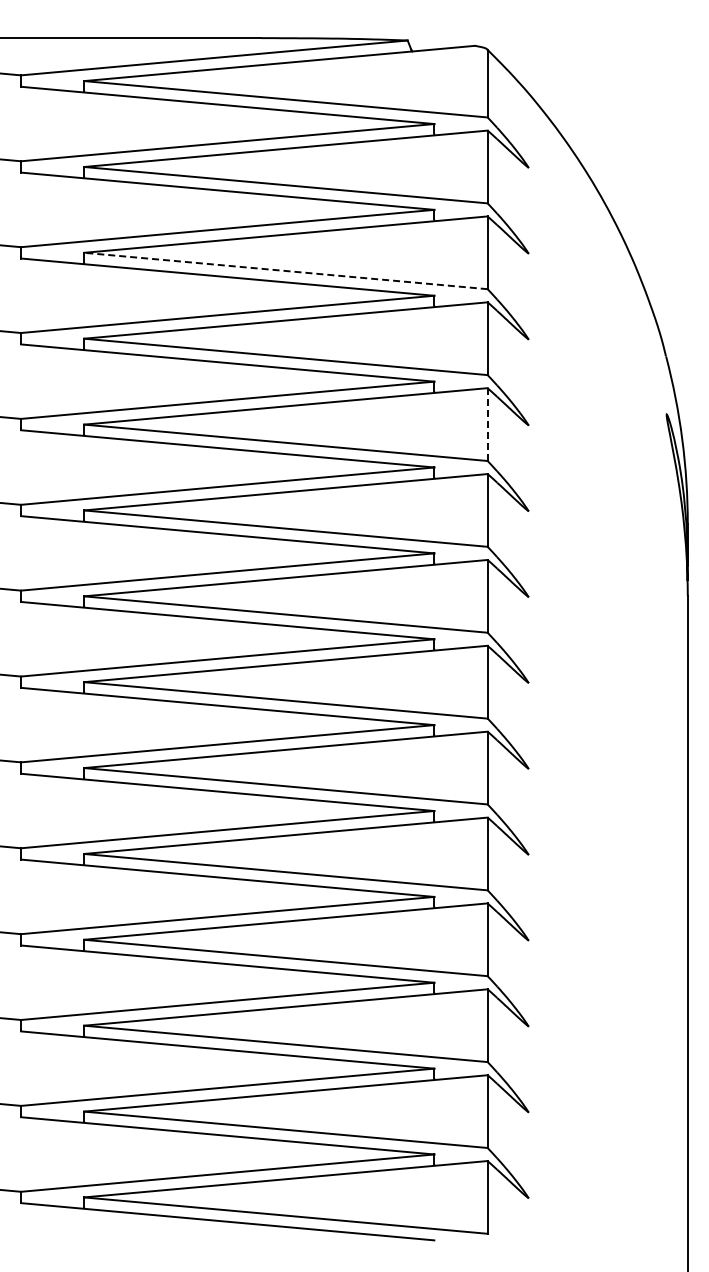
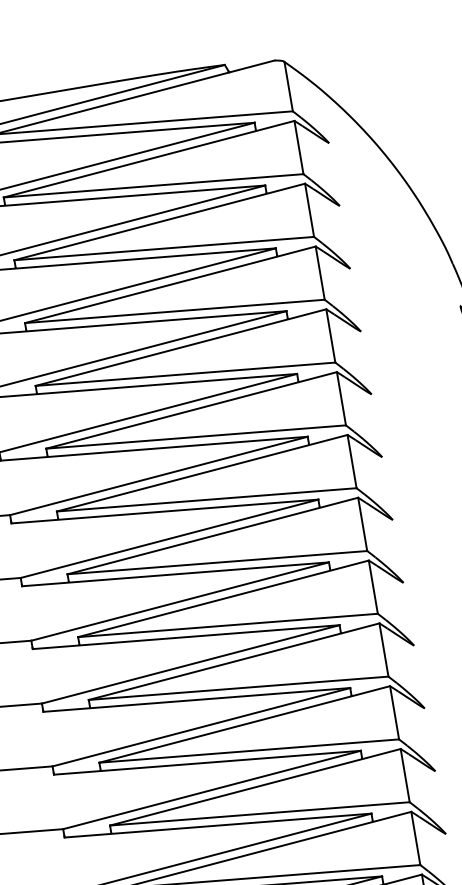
line: (285, 271) -> (164, 249), dashed -> solid
line: (487, 425) -> (330, 336), dashed -> solid

